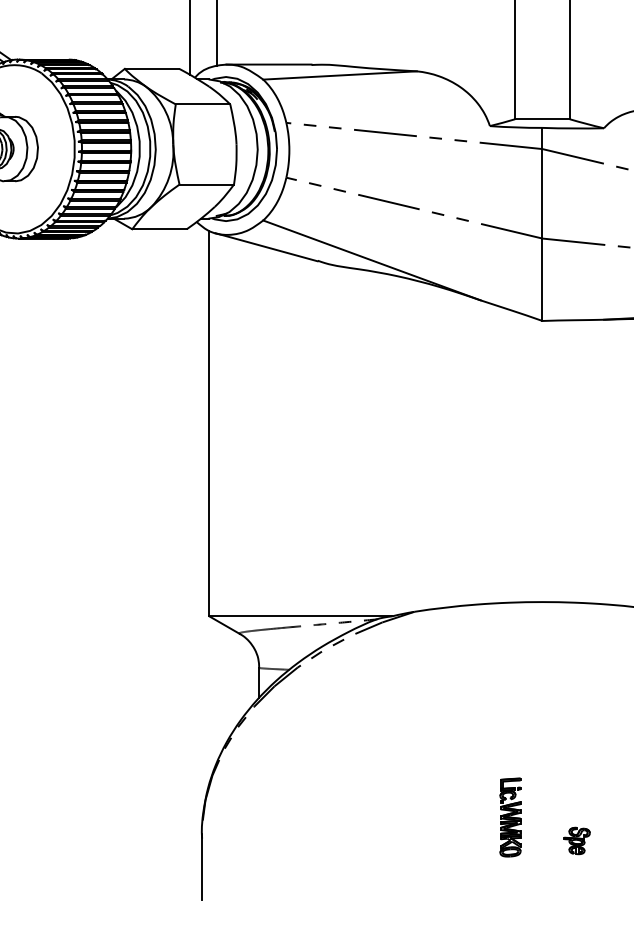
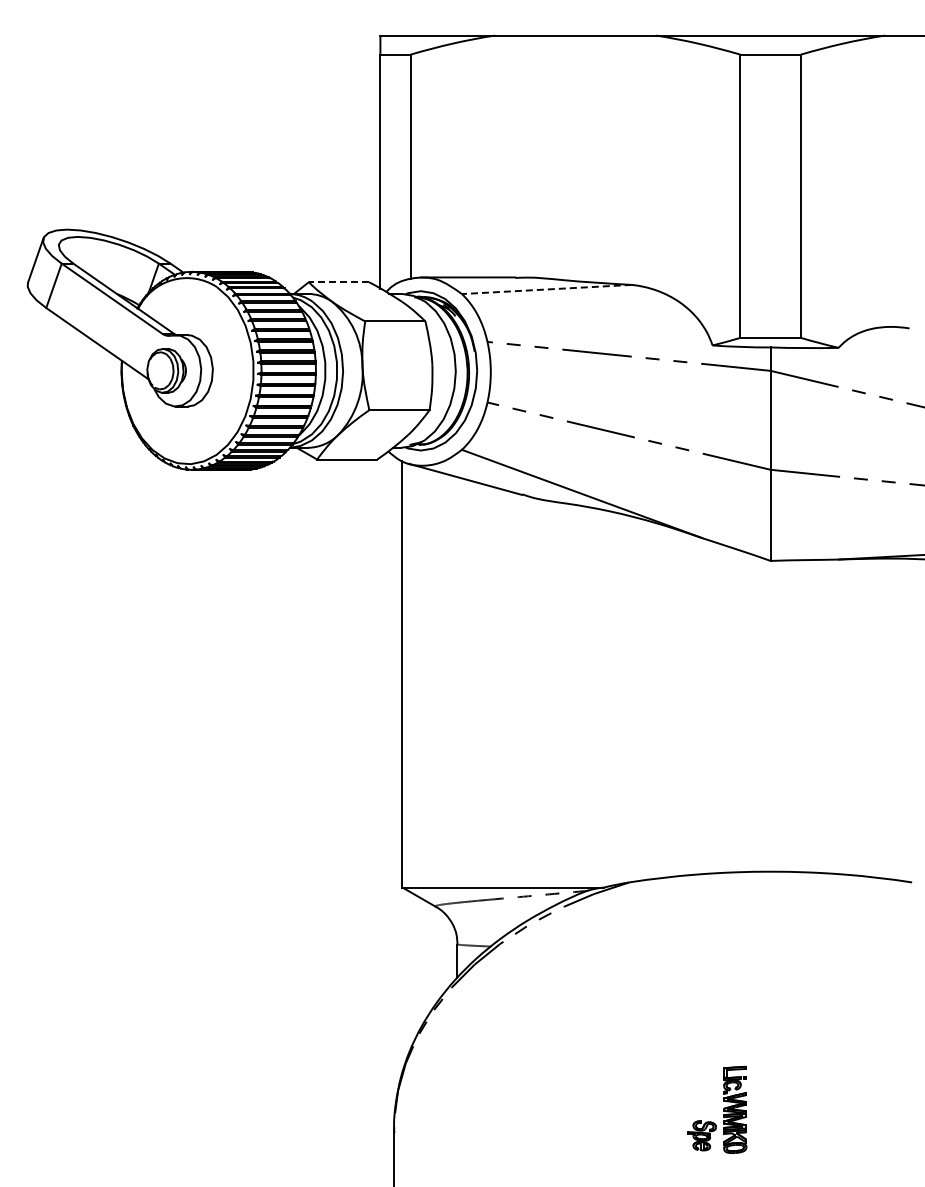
line: (151, 69) -> (338, 282), solid -> dashed
line: (339, 75) -> (546, 289), solid -> dashed
part: (576, 840) -> (701, 1135), moved

